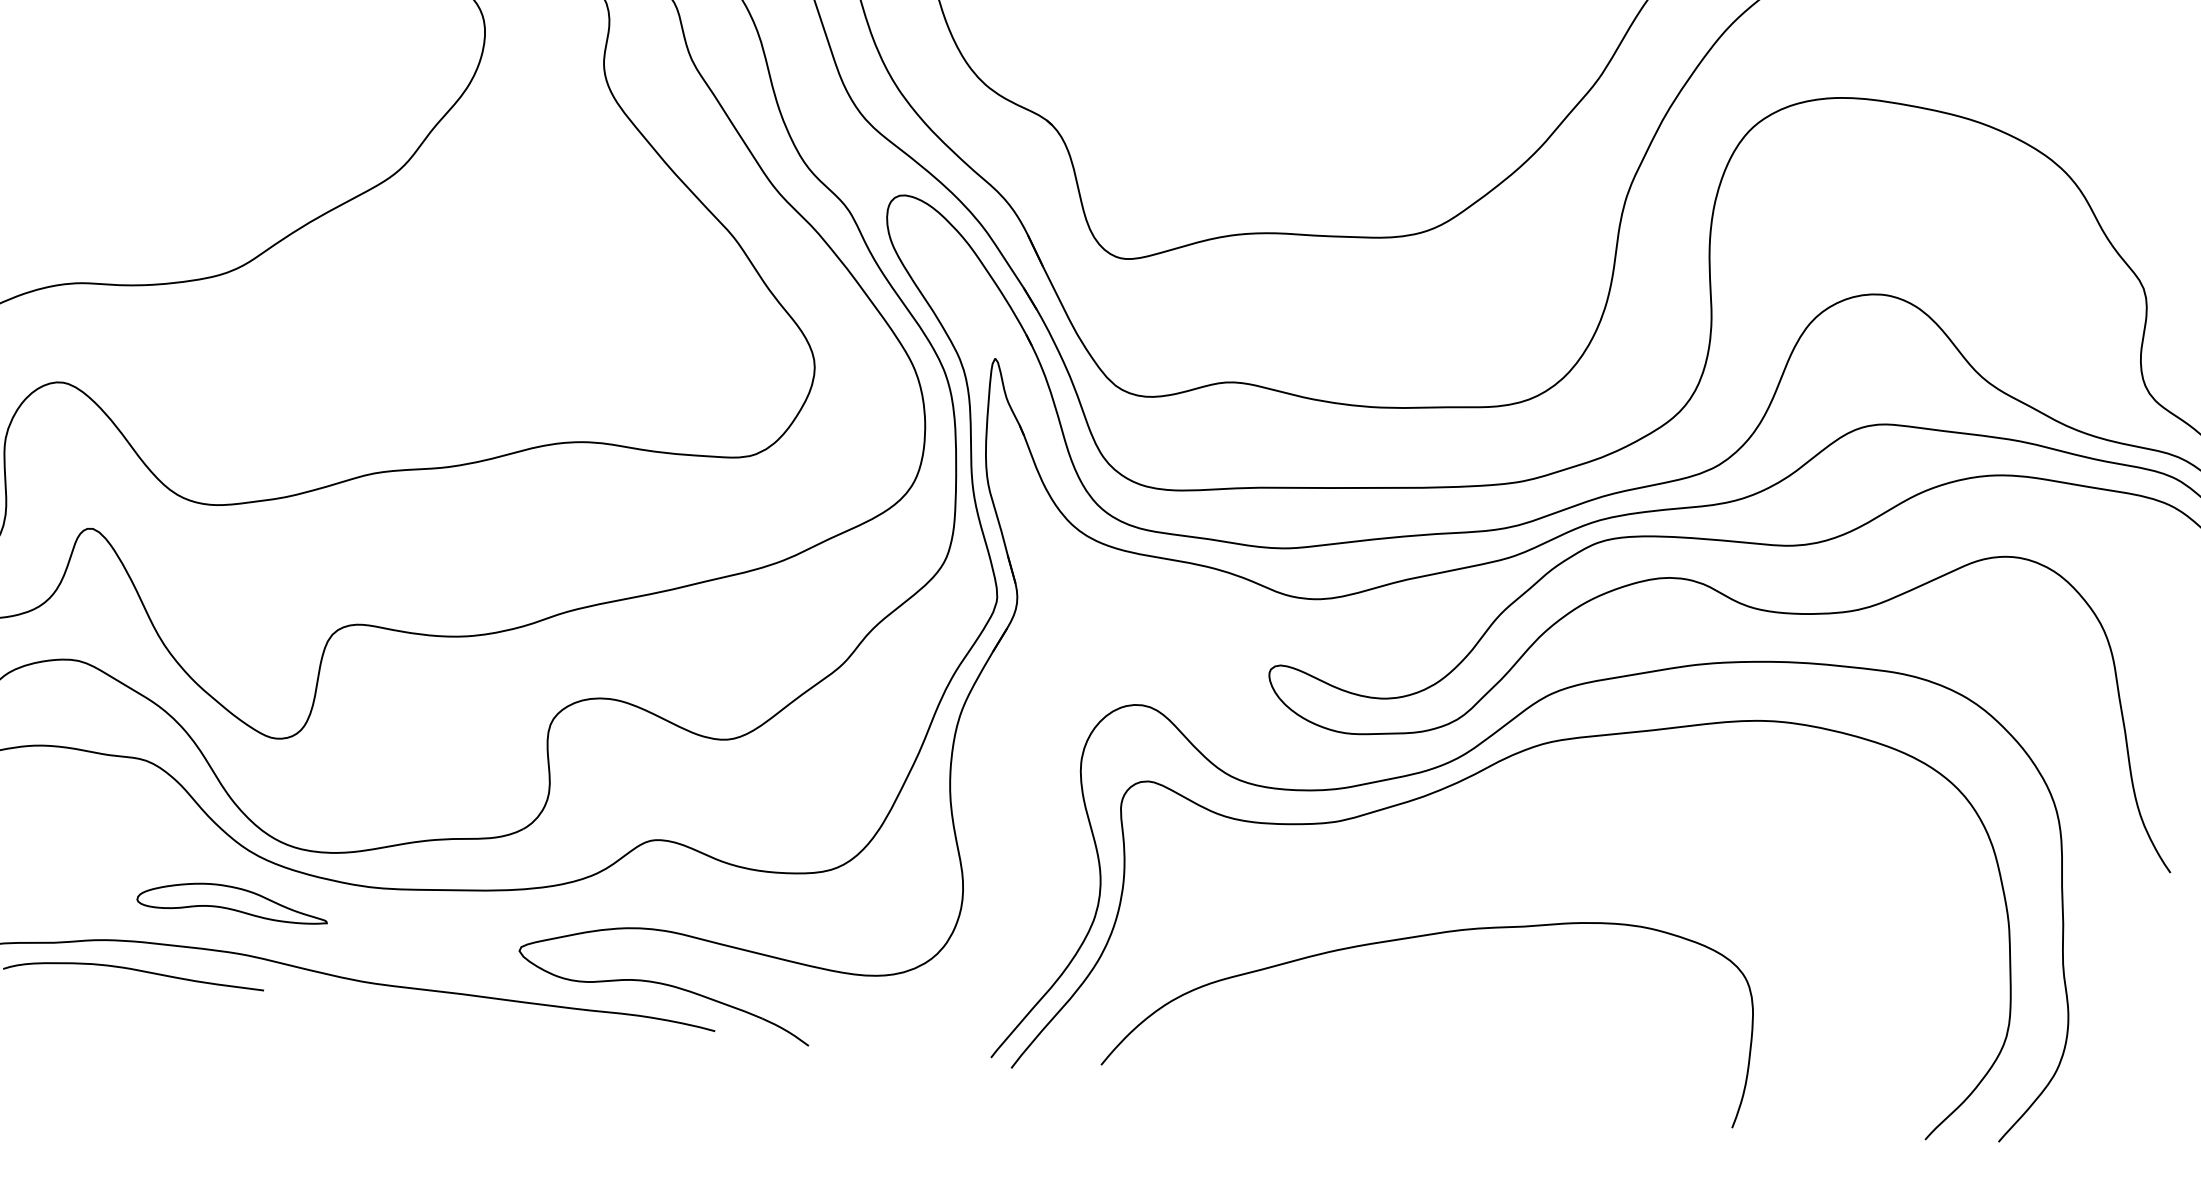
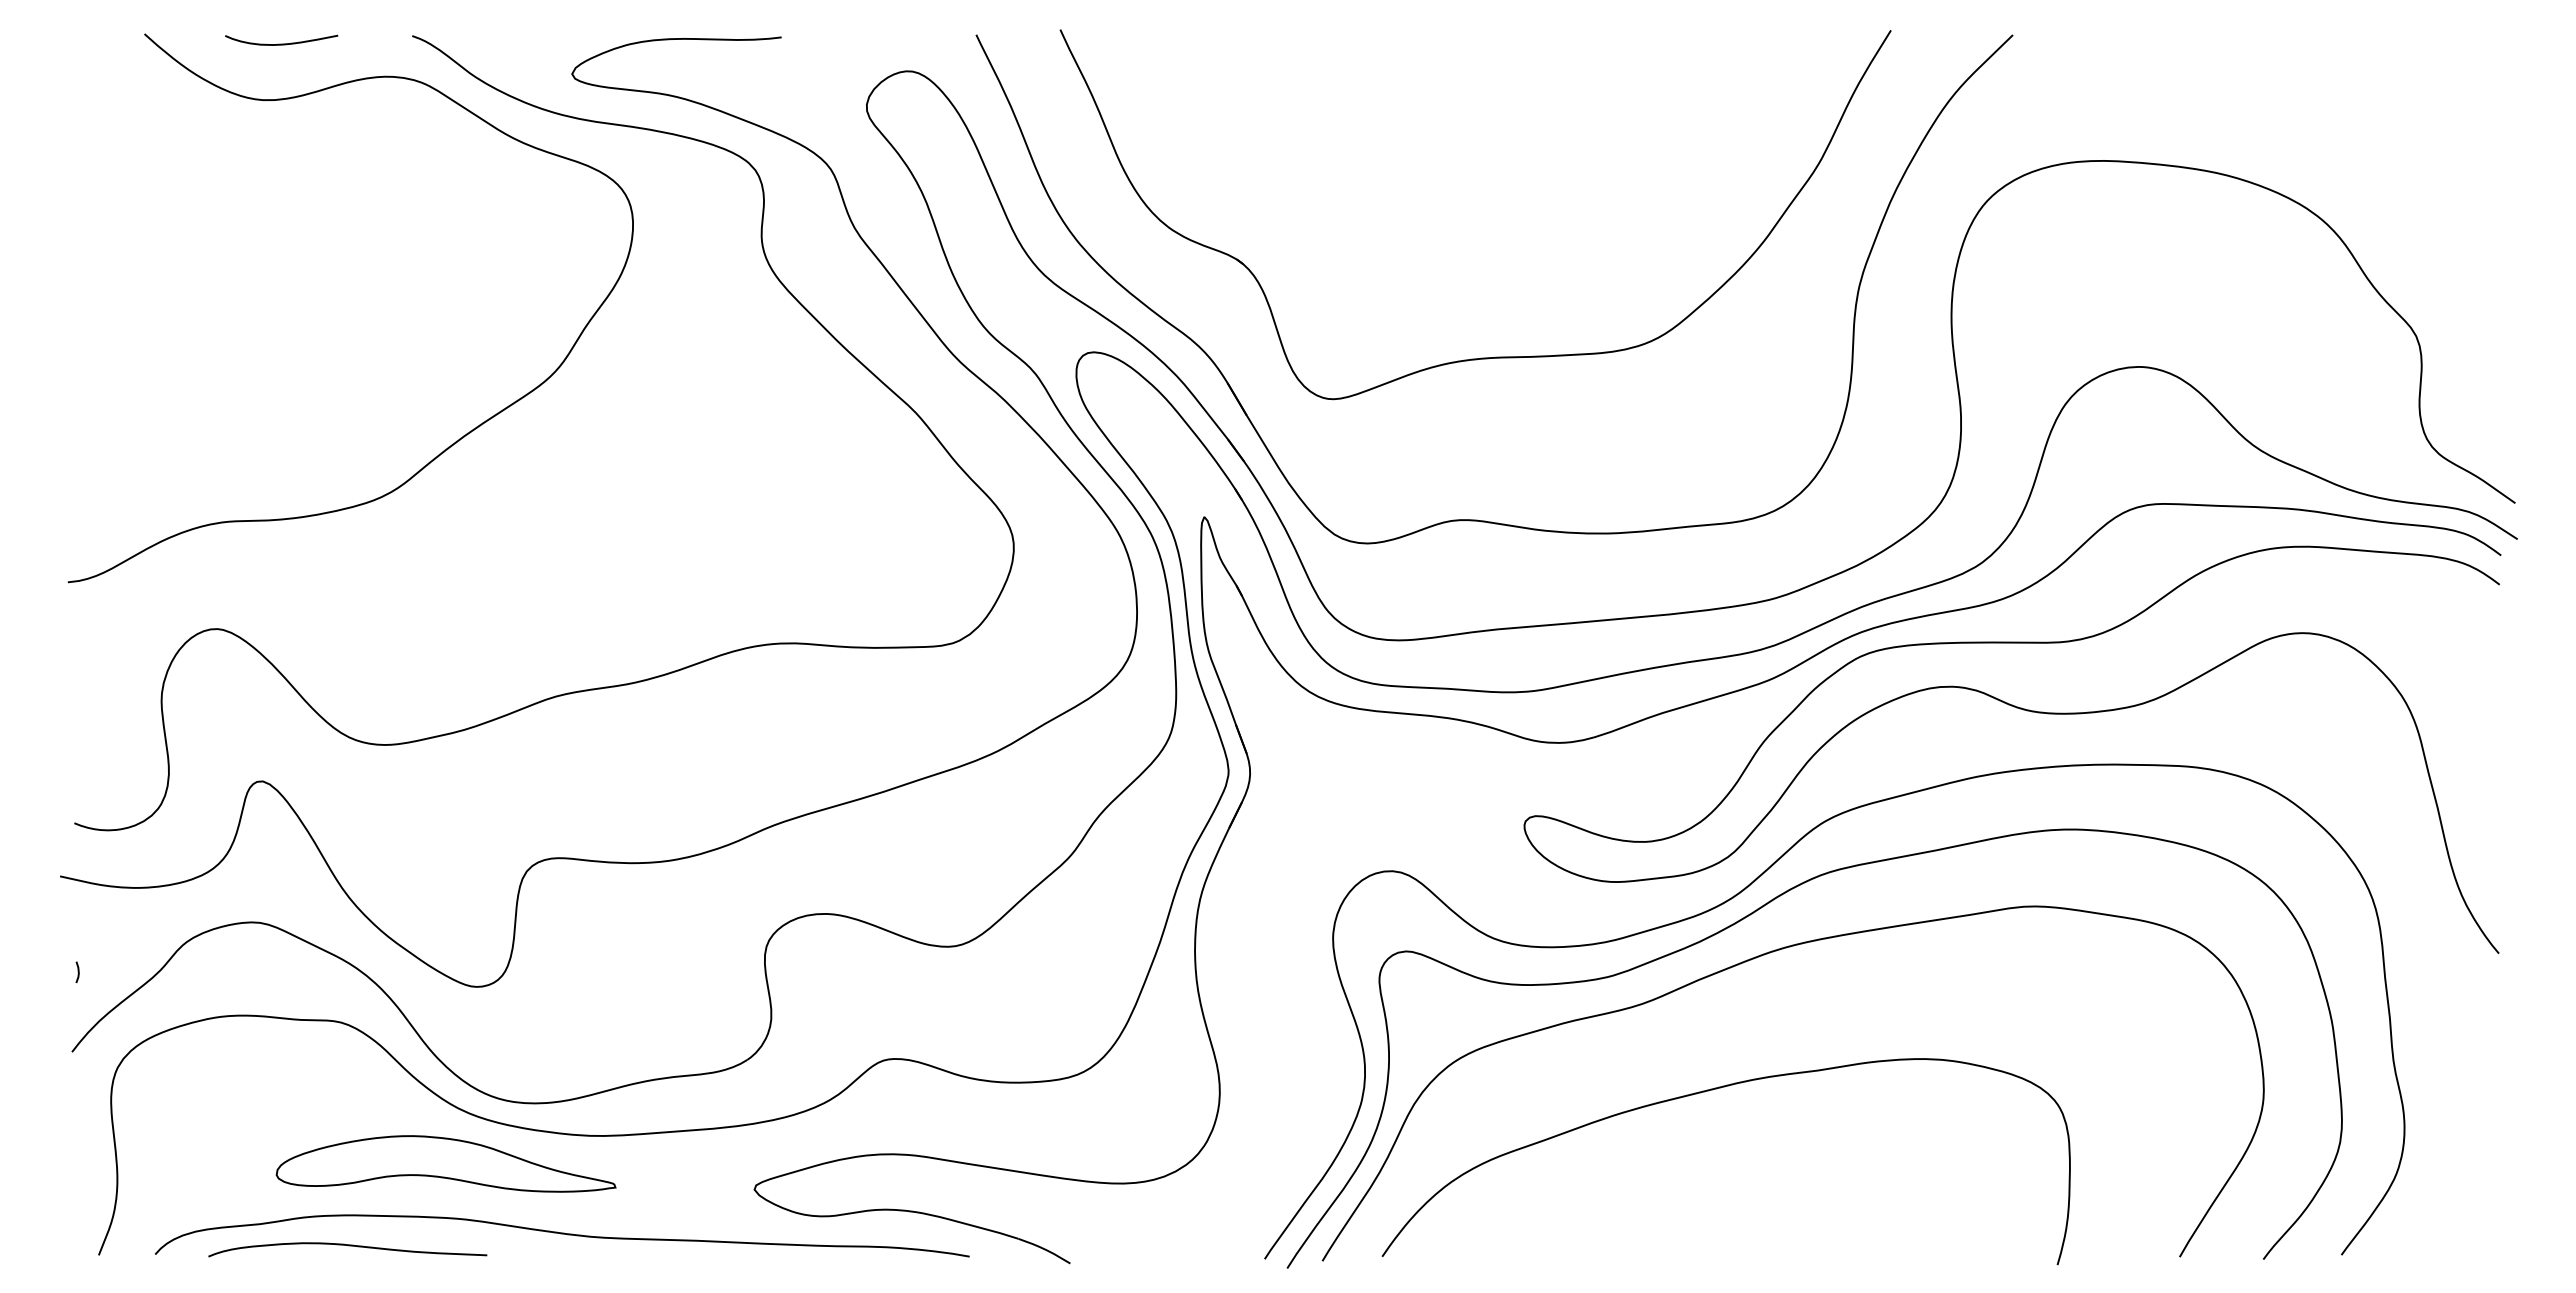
curve: (1463, 820) -> (1743, 963), added
part: (232, 901) -> (445, 1163), size x1.67

